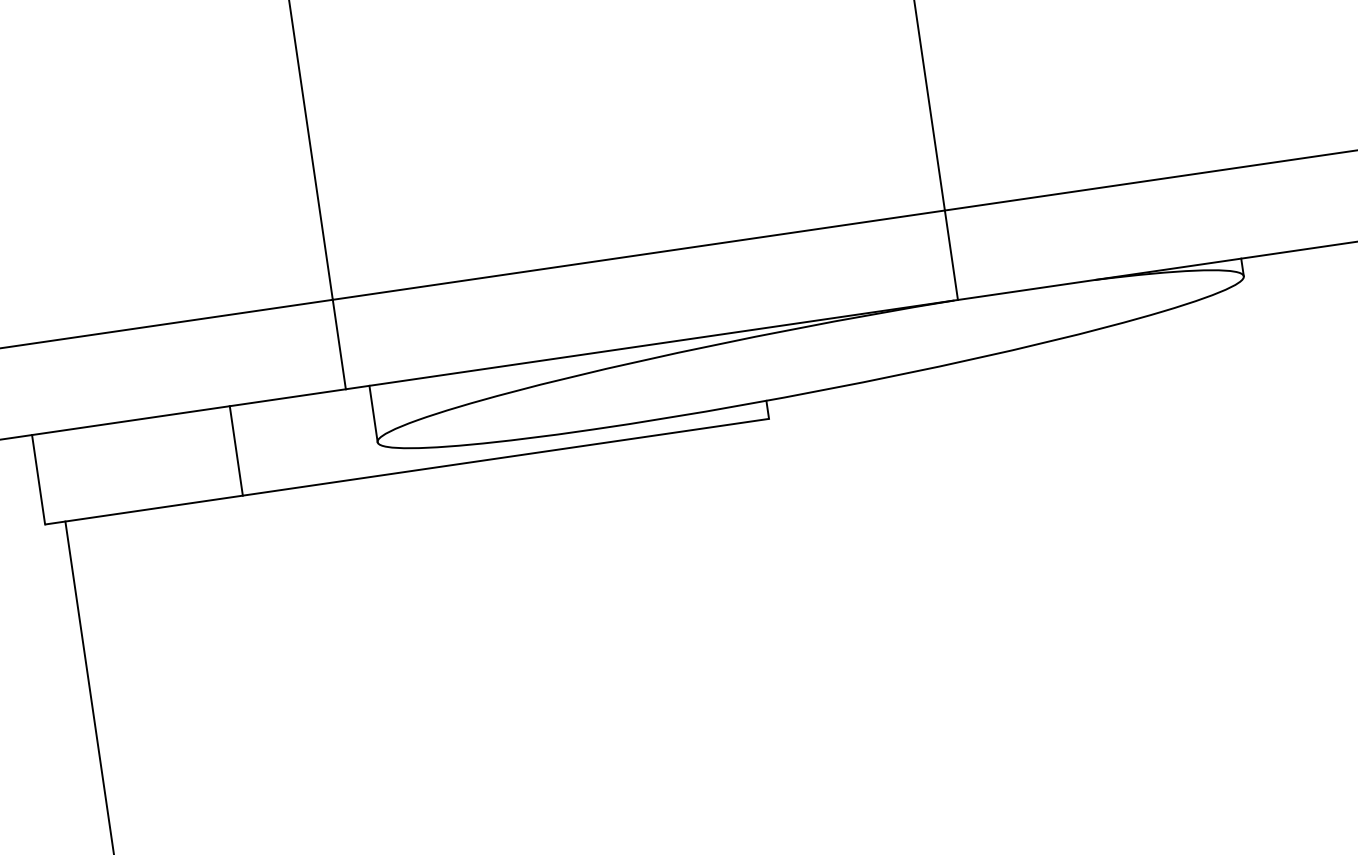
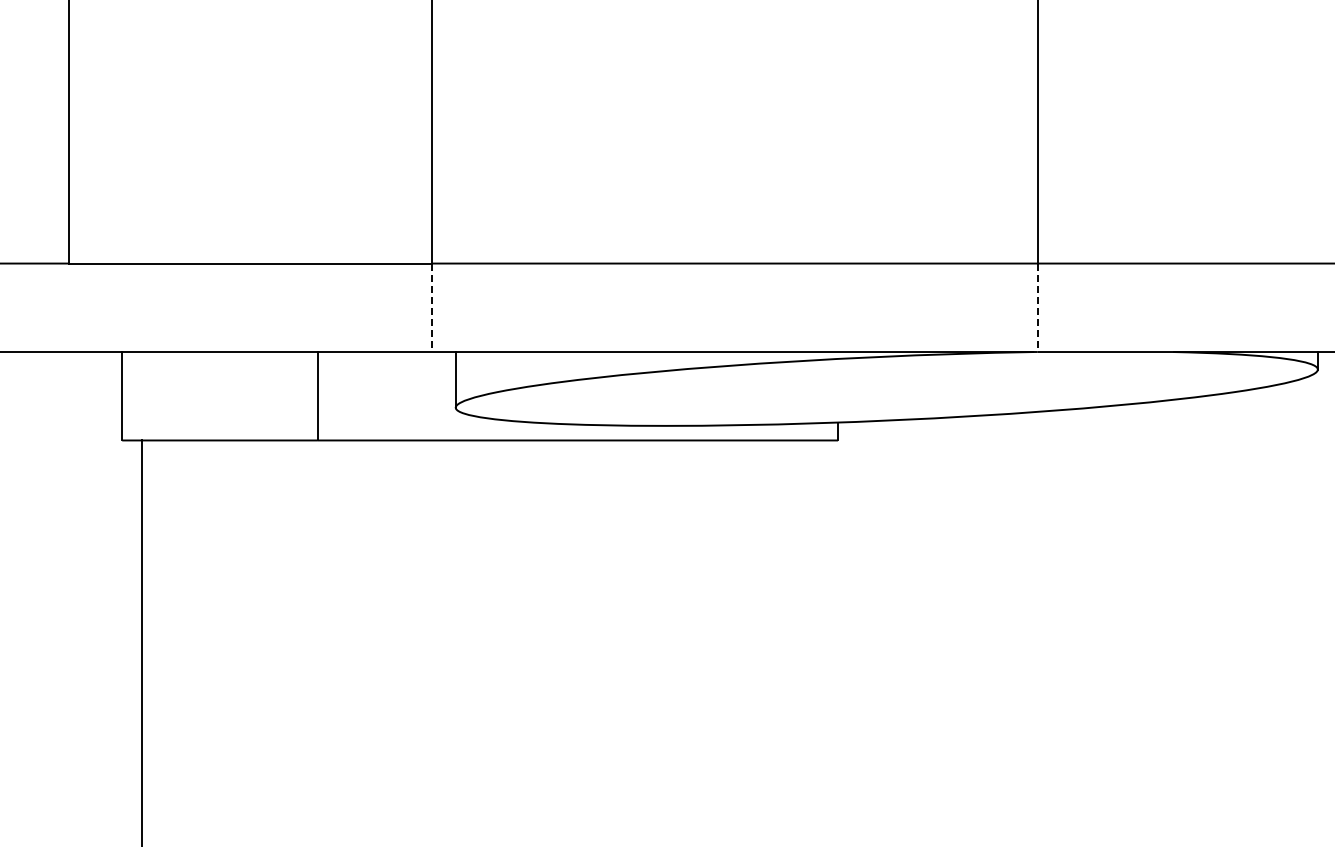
line: (951, 256) -> (1037, 308), solid -> dashed
line: (339, 345) -> (432, 308), solid -> dashed

